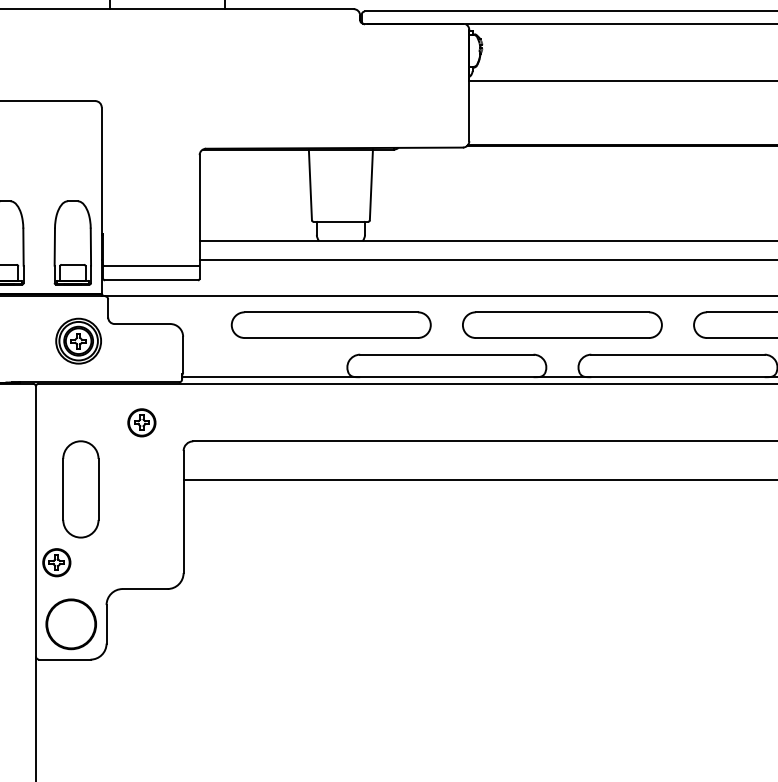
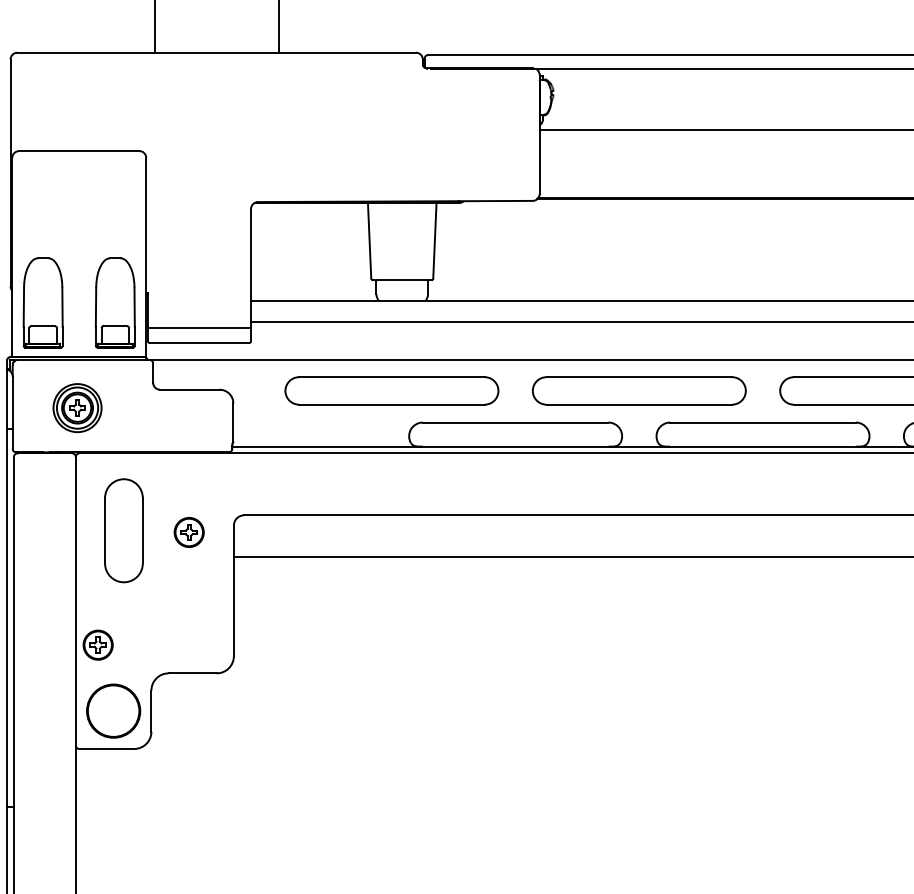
part: (78, 341) -> (77, 408), moved
part: (141, 422) -> (188, 532), moved
part: (80, 489) -> (123, 530), moved

